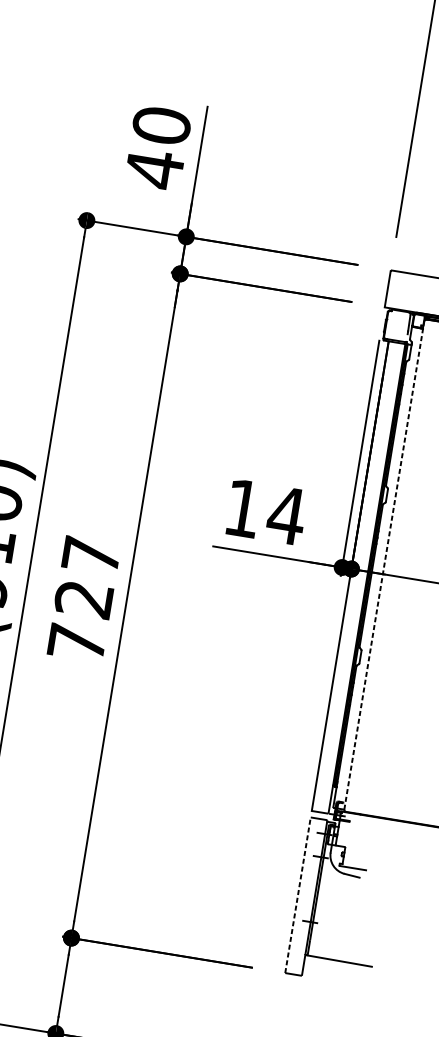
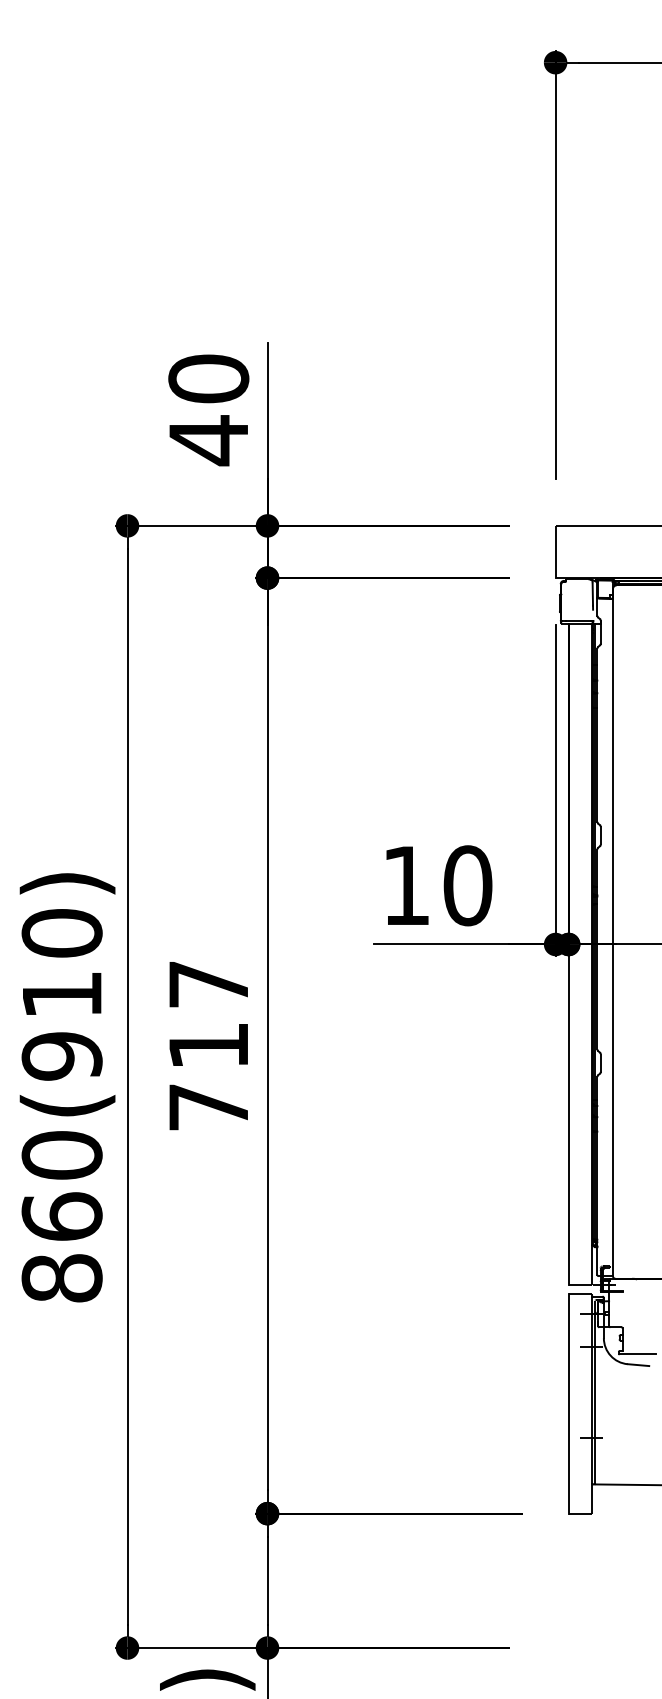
text: (286, 515) -> (467, 885), 14 -> 10
line: (383, 565) -> (612, 932), dashed -> solid
text: (83, 599) -> (207, 1046), 727 -> 717
line: (297, 895) -> (568, 1404), dashed -> solid

